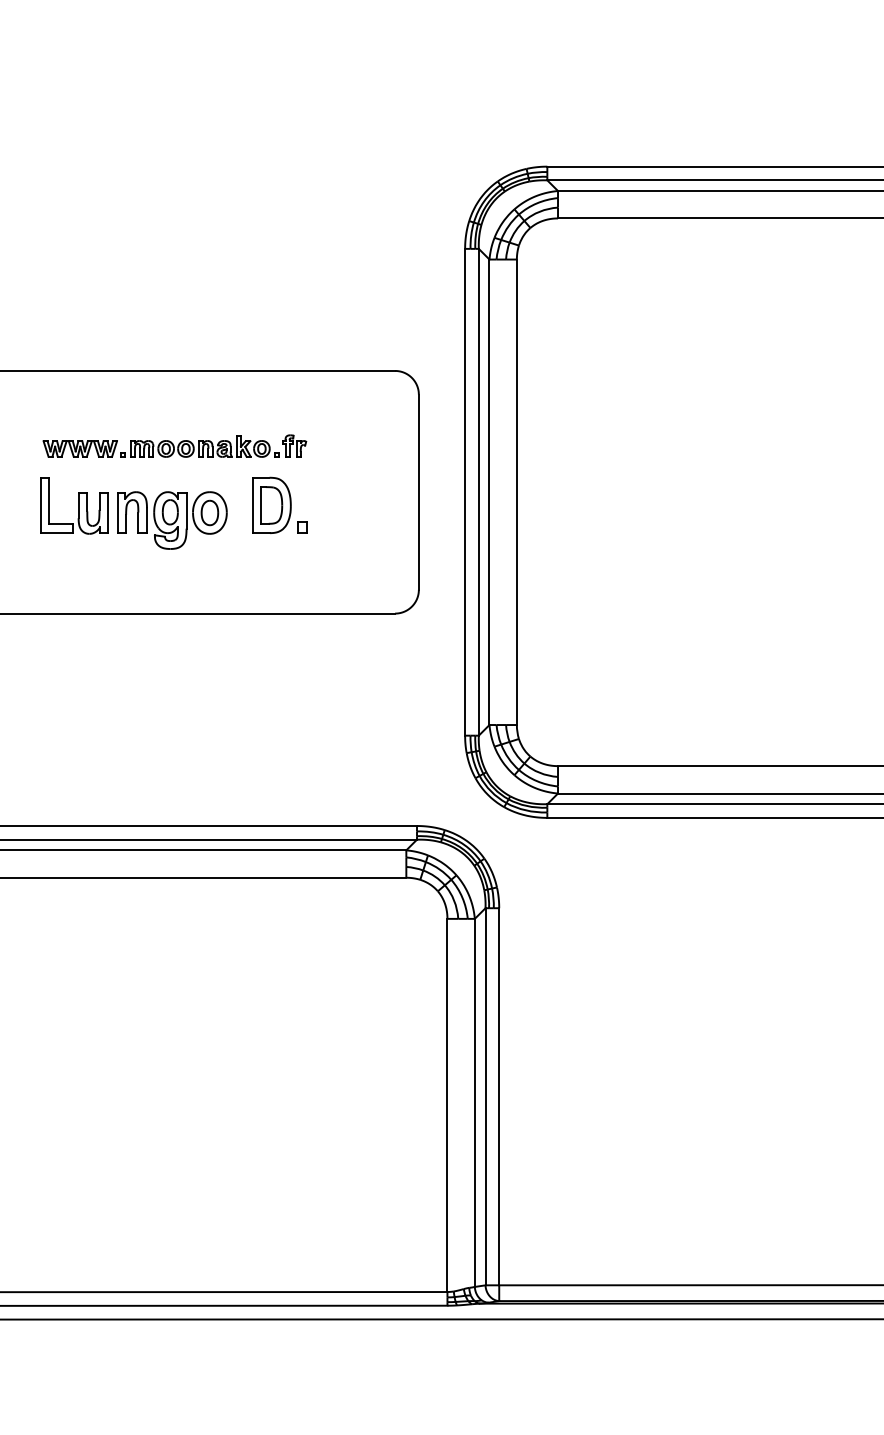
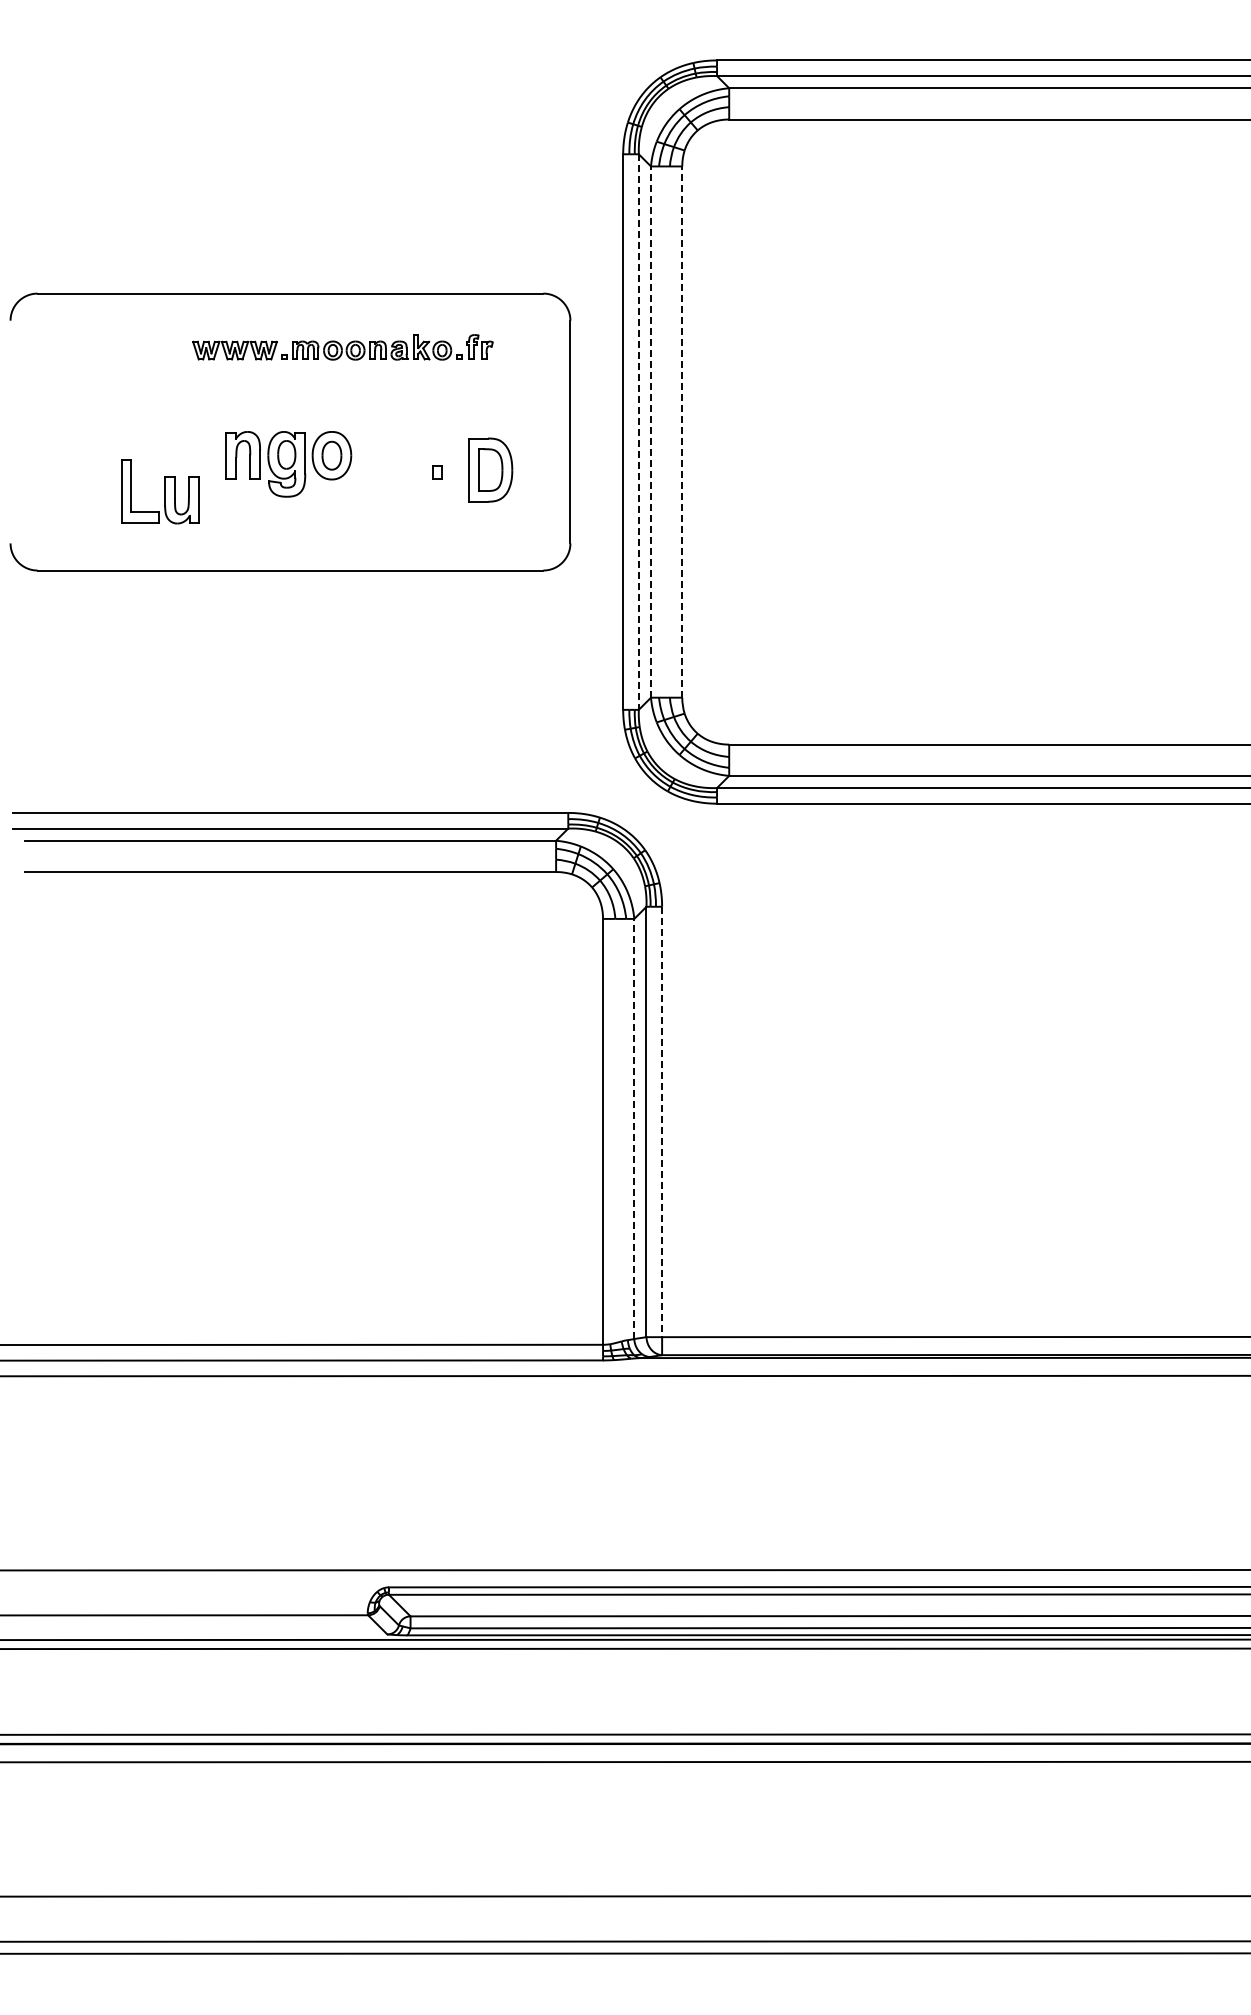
part: (174, 446) -> (342, 347), moved
line: (478, 492) -> (638, 432), solid -> dashed
line: (489, 492) -> (651, 432), solid -> dashed
line: (517, 492) -> (682, 432), solid -> dashed
part: (271, 504) -> (490, 469), moved
part: (74, 505) -> (160, 491), moved
line: (499, 1097) -> (662, 1122), solid -> dashed
line: (475, 1102) -> (634, 1128), solid -> dashed

